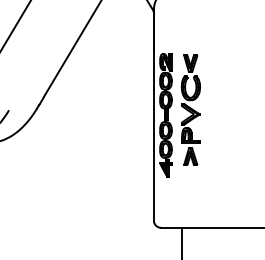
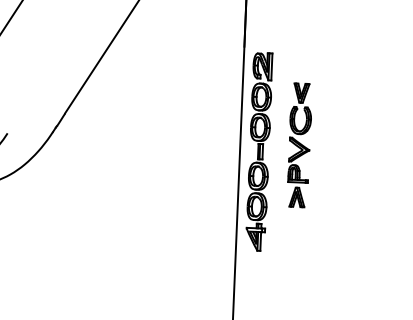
part: (190, 109) -> (299, 144), size x0.7

